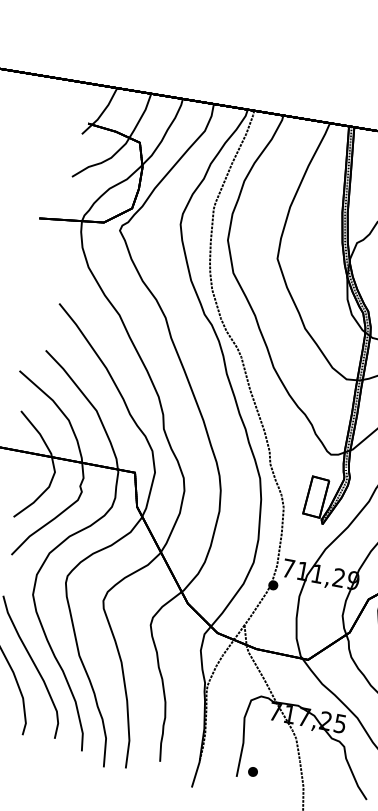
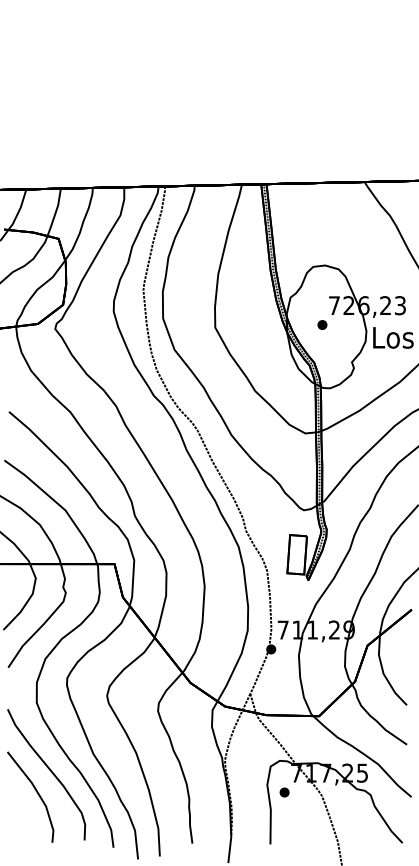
part: (252, 771) -> (284, 792), moved

